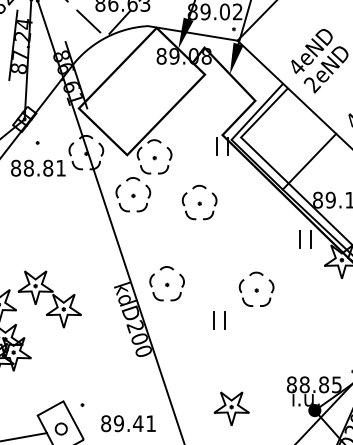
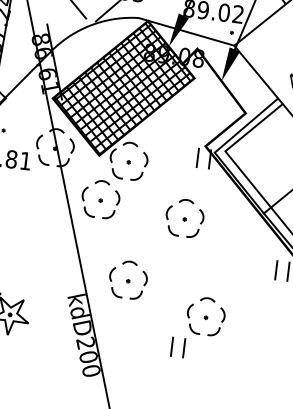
hatch: (140, 92) -> (121, 89), added
part: (199, 202) -> (184, 218), moved
part: (166, 283) -> (127, 279), moved
part: (256, 288) -> (205, 315), moved

